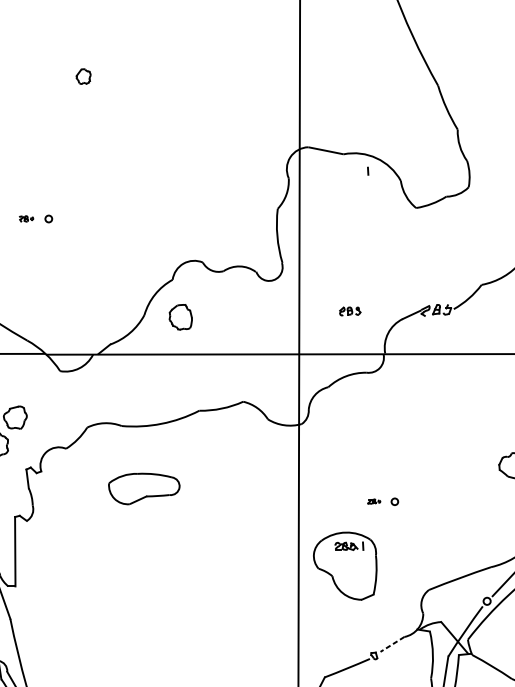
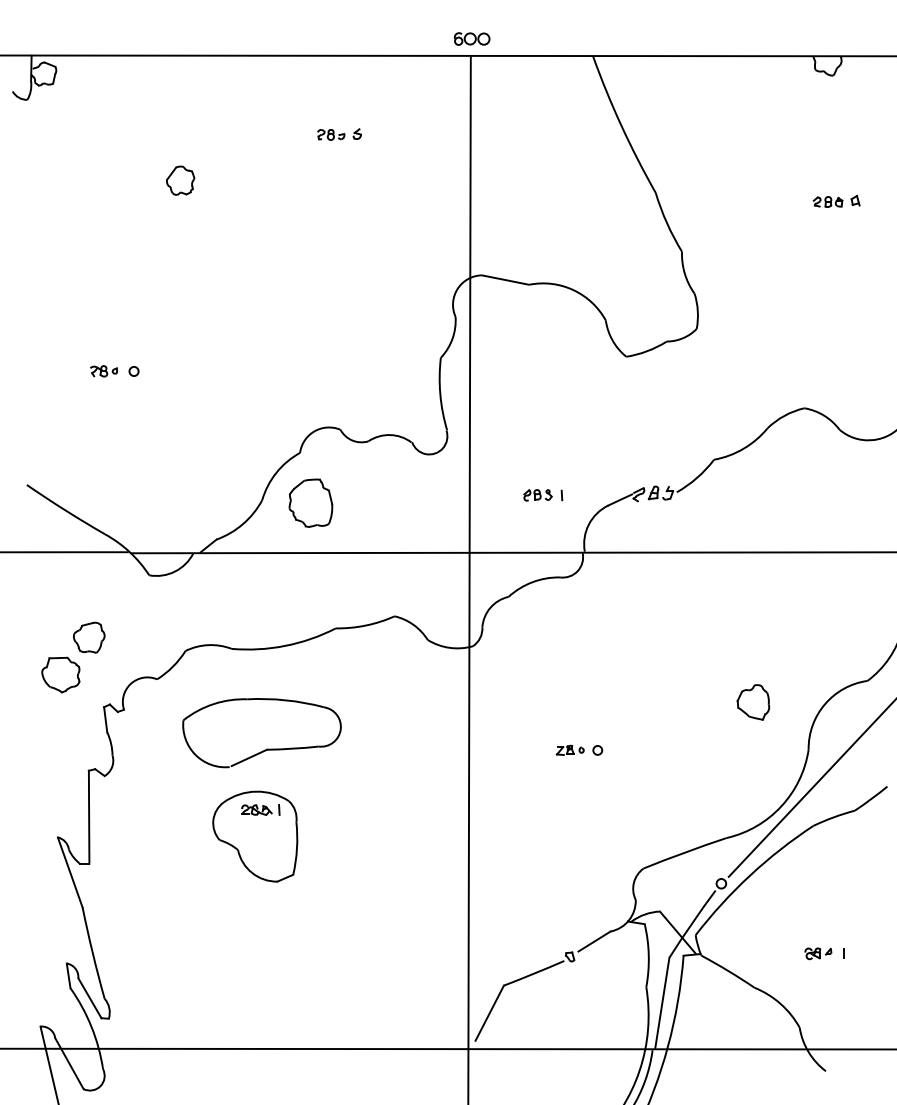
part: (202, 42) -> (339, 134), added
part: (83, 76) -> (180, 180), size x1.43
line: (367, 171) -> (561, 495), moved
part: (26, 219) -> (103, 371), size x1.43
part: (180, 316) -> (310, 502), size x1.43
part: (143, 489) -> (261, 733), size x1.67
part: (373, 501) -> (569, 749), size x1.67
part: (345, 566) -> (255, 836), moved
line: (392, 644) -> (594, 941), dashed -> solid

